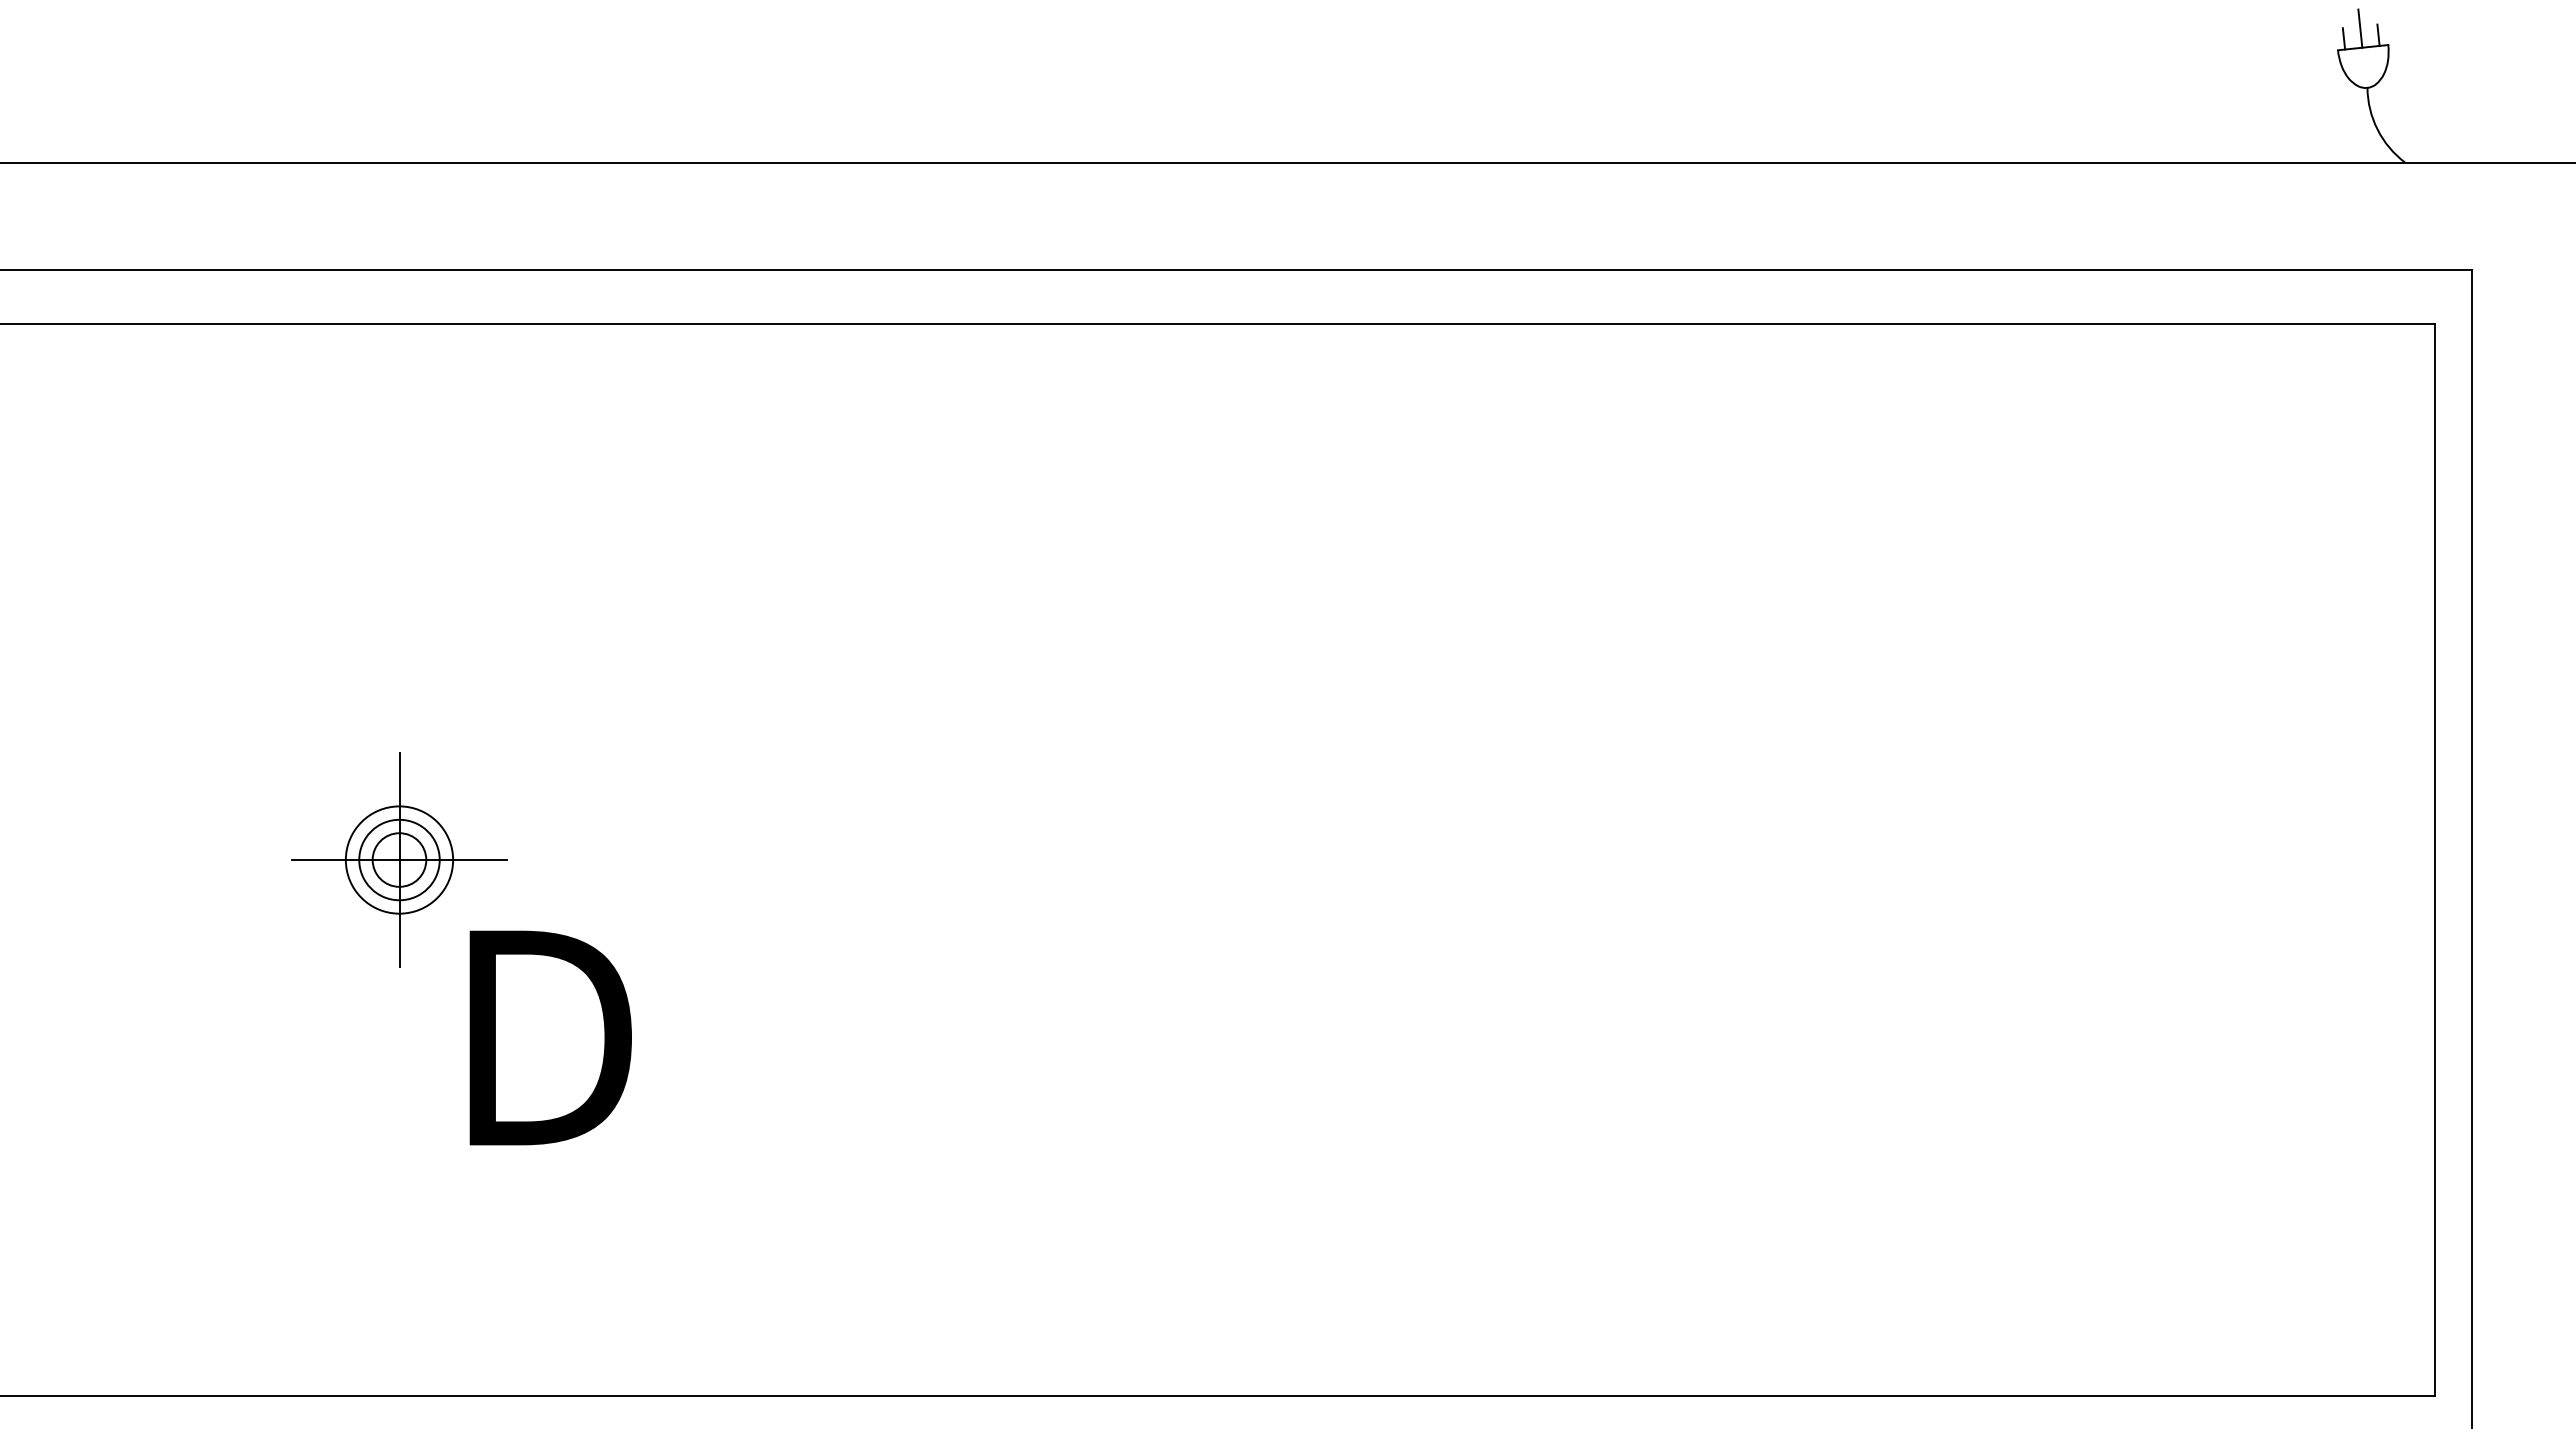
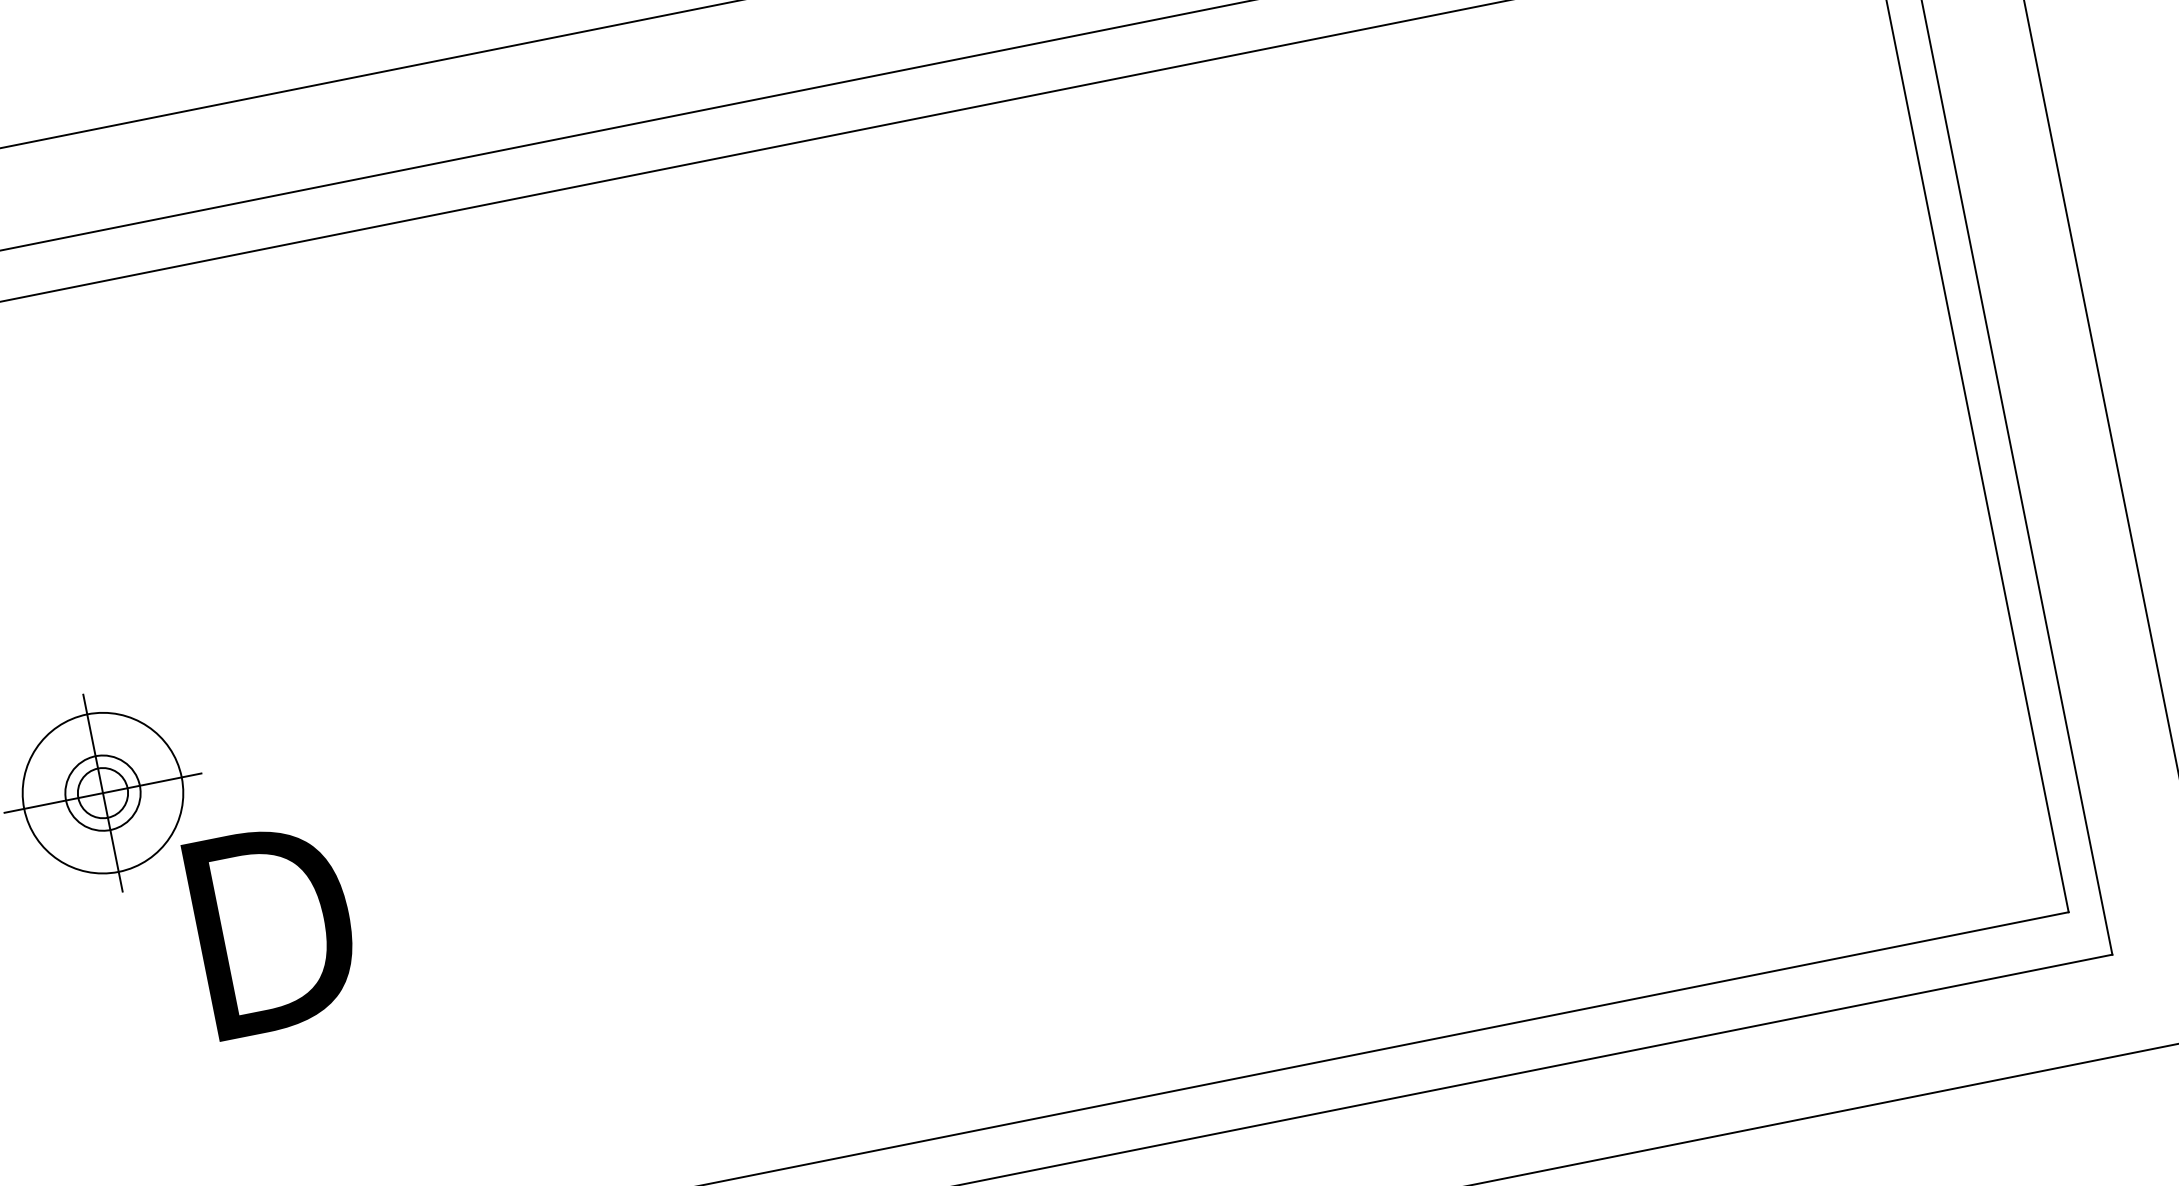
circle: (399, 859) -> (102, 792), size x1.6

